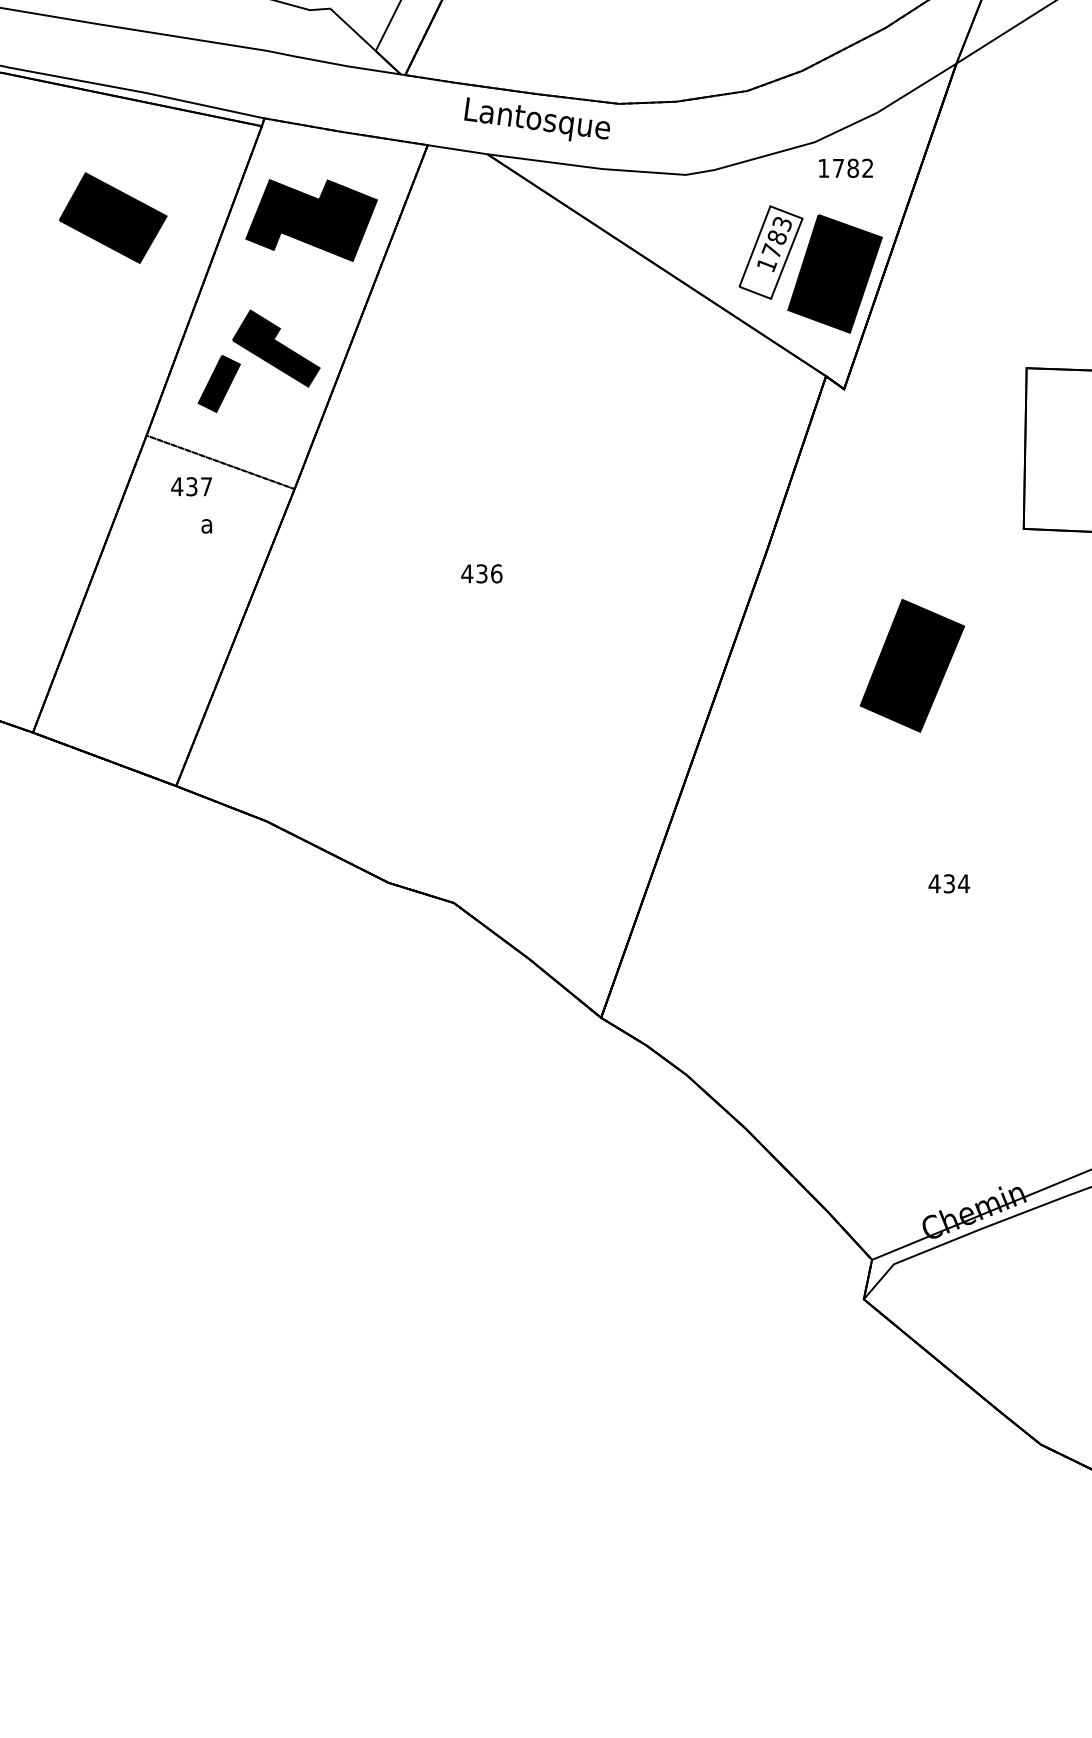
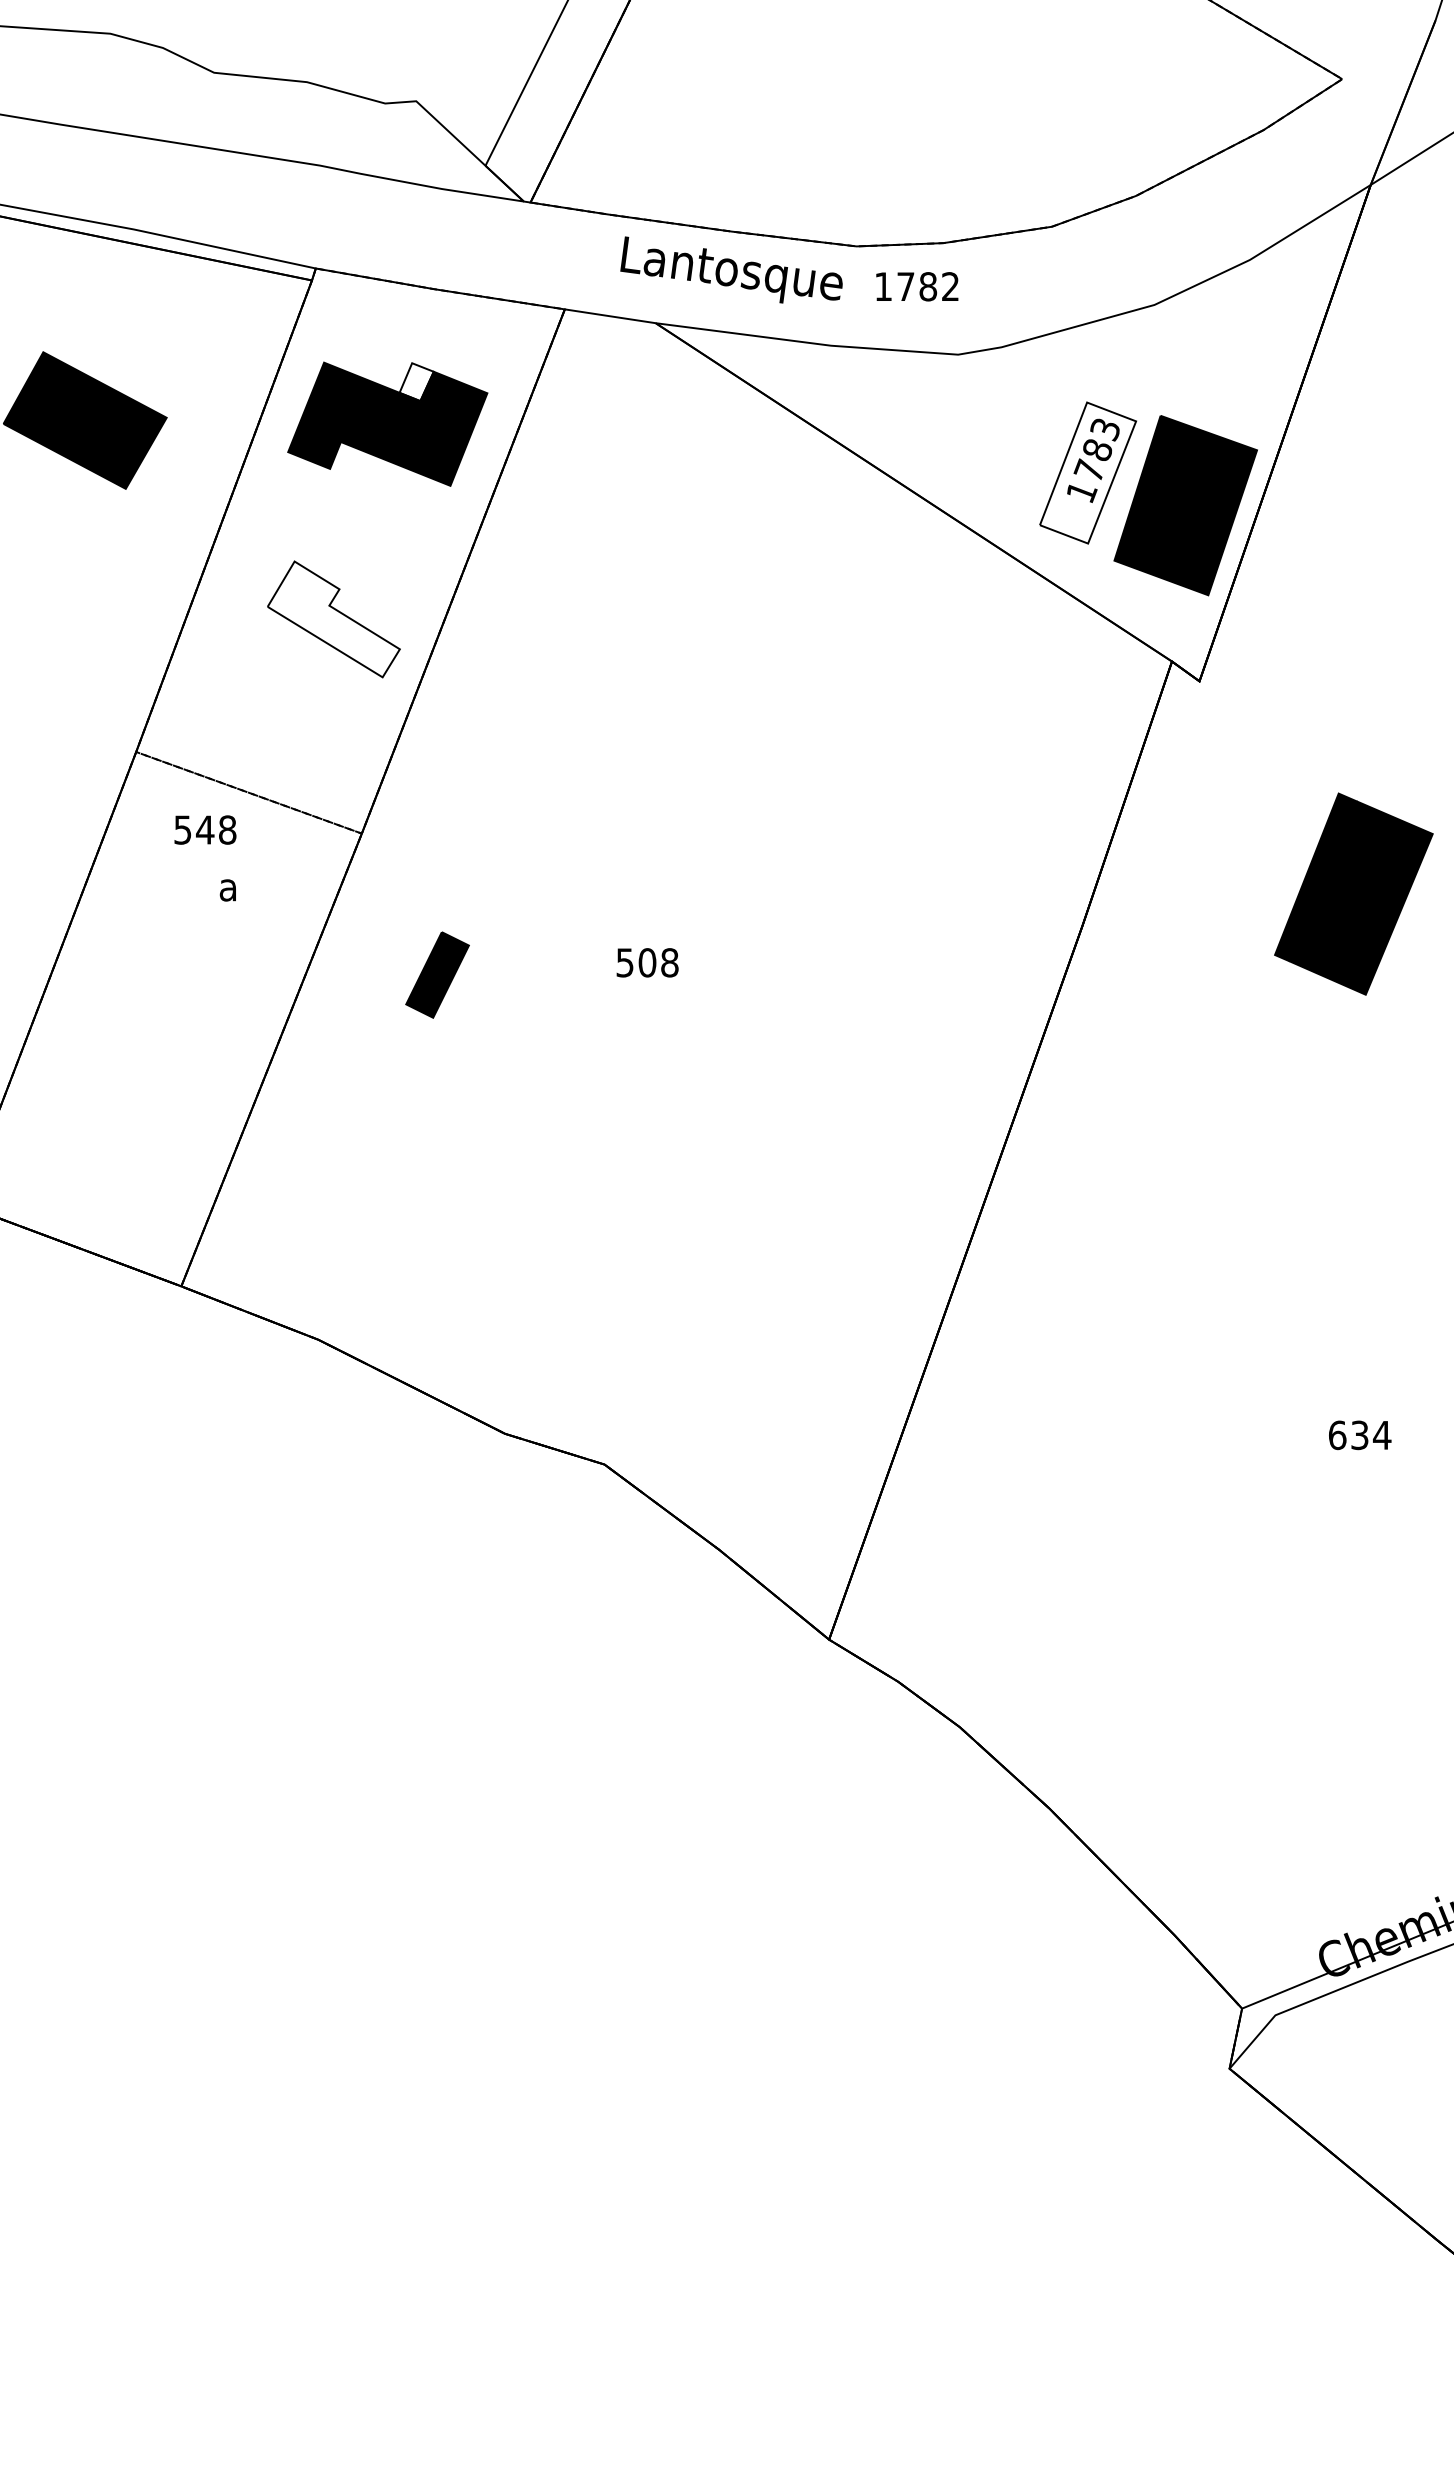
text: (845, 167) -> (916, 285), moved
fill: (330, 192) -> (416, 381), removed
fill: (275, 348) -> (332, 619), removed
part: (218, 383) -> (436, 974), moved
text: (191, 486) -> (204, 829), 437 -> 548
text: (481, 573) -> (646, 962), 436 -> 508
part: (912, 665) -> (1354, 893), moved
text: (934, 883) -> (1337, 1434), 434 -> 634

